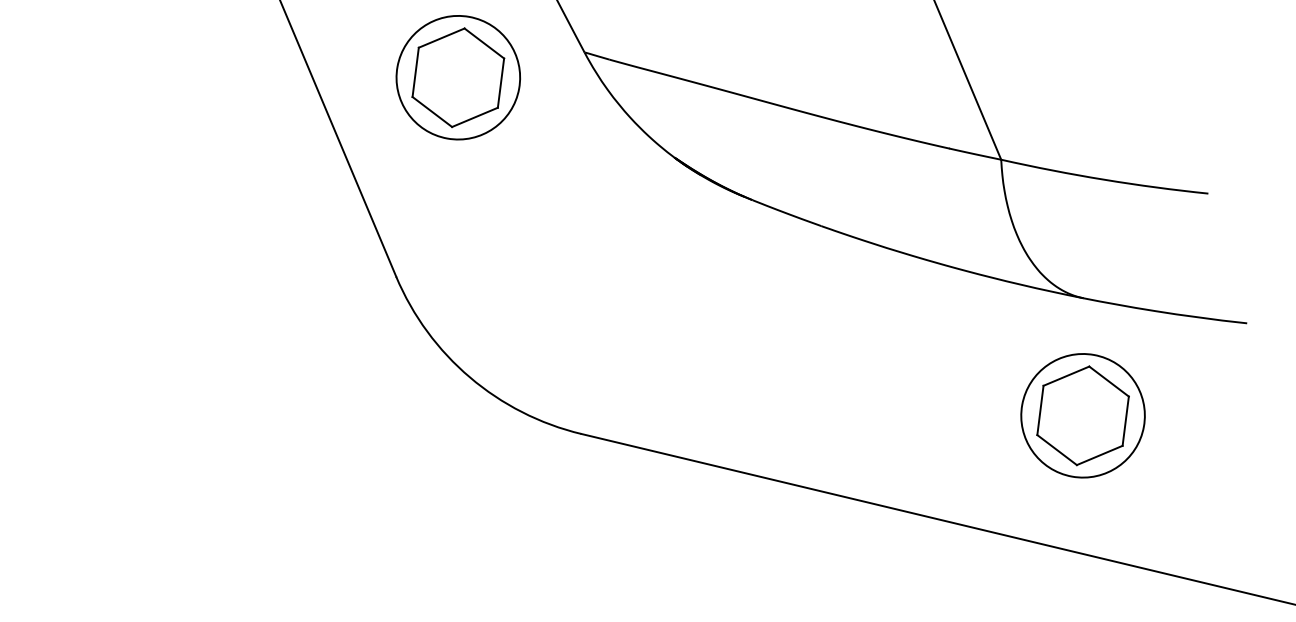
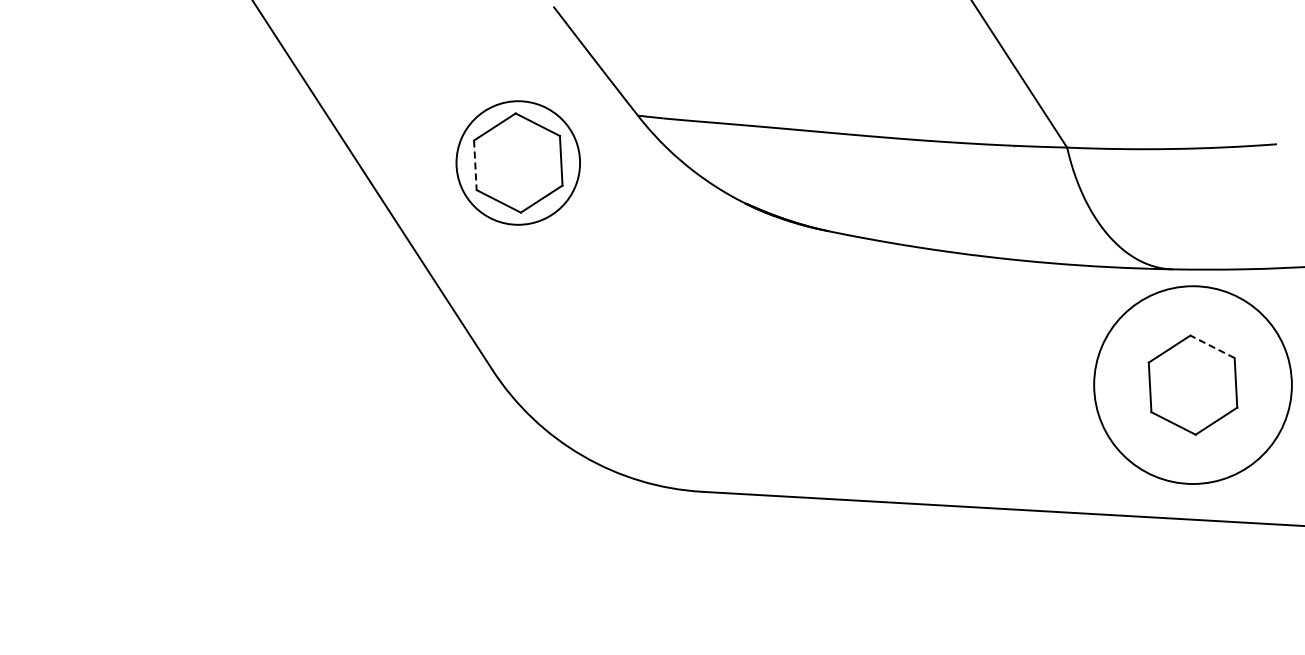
line: (415, 72) -> (475, 165), solid -> dashed
line: (1109, 381) -> (1212, 346), solid -> dashed
circle: (1082, 415) -> (1192, 384), size x1.6

